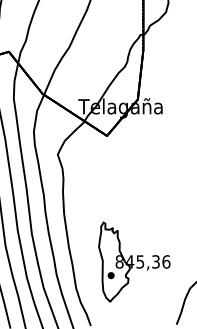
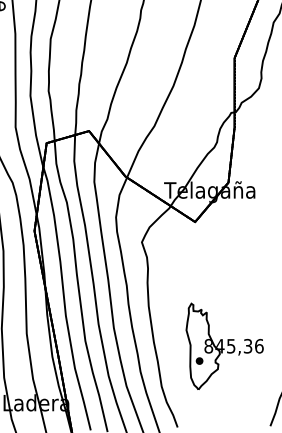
part: (134, 261) -> (224, 345), moved

